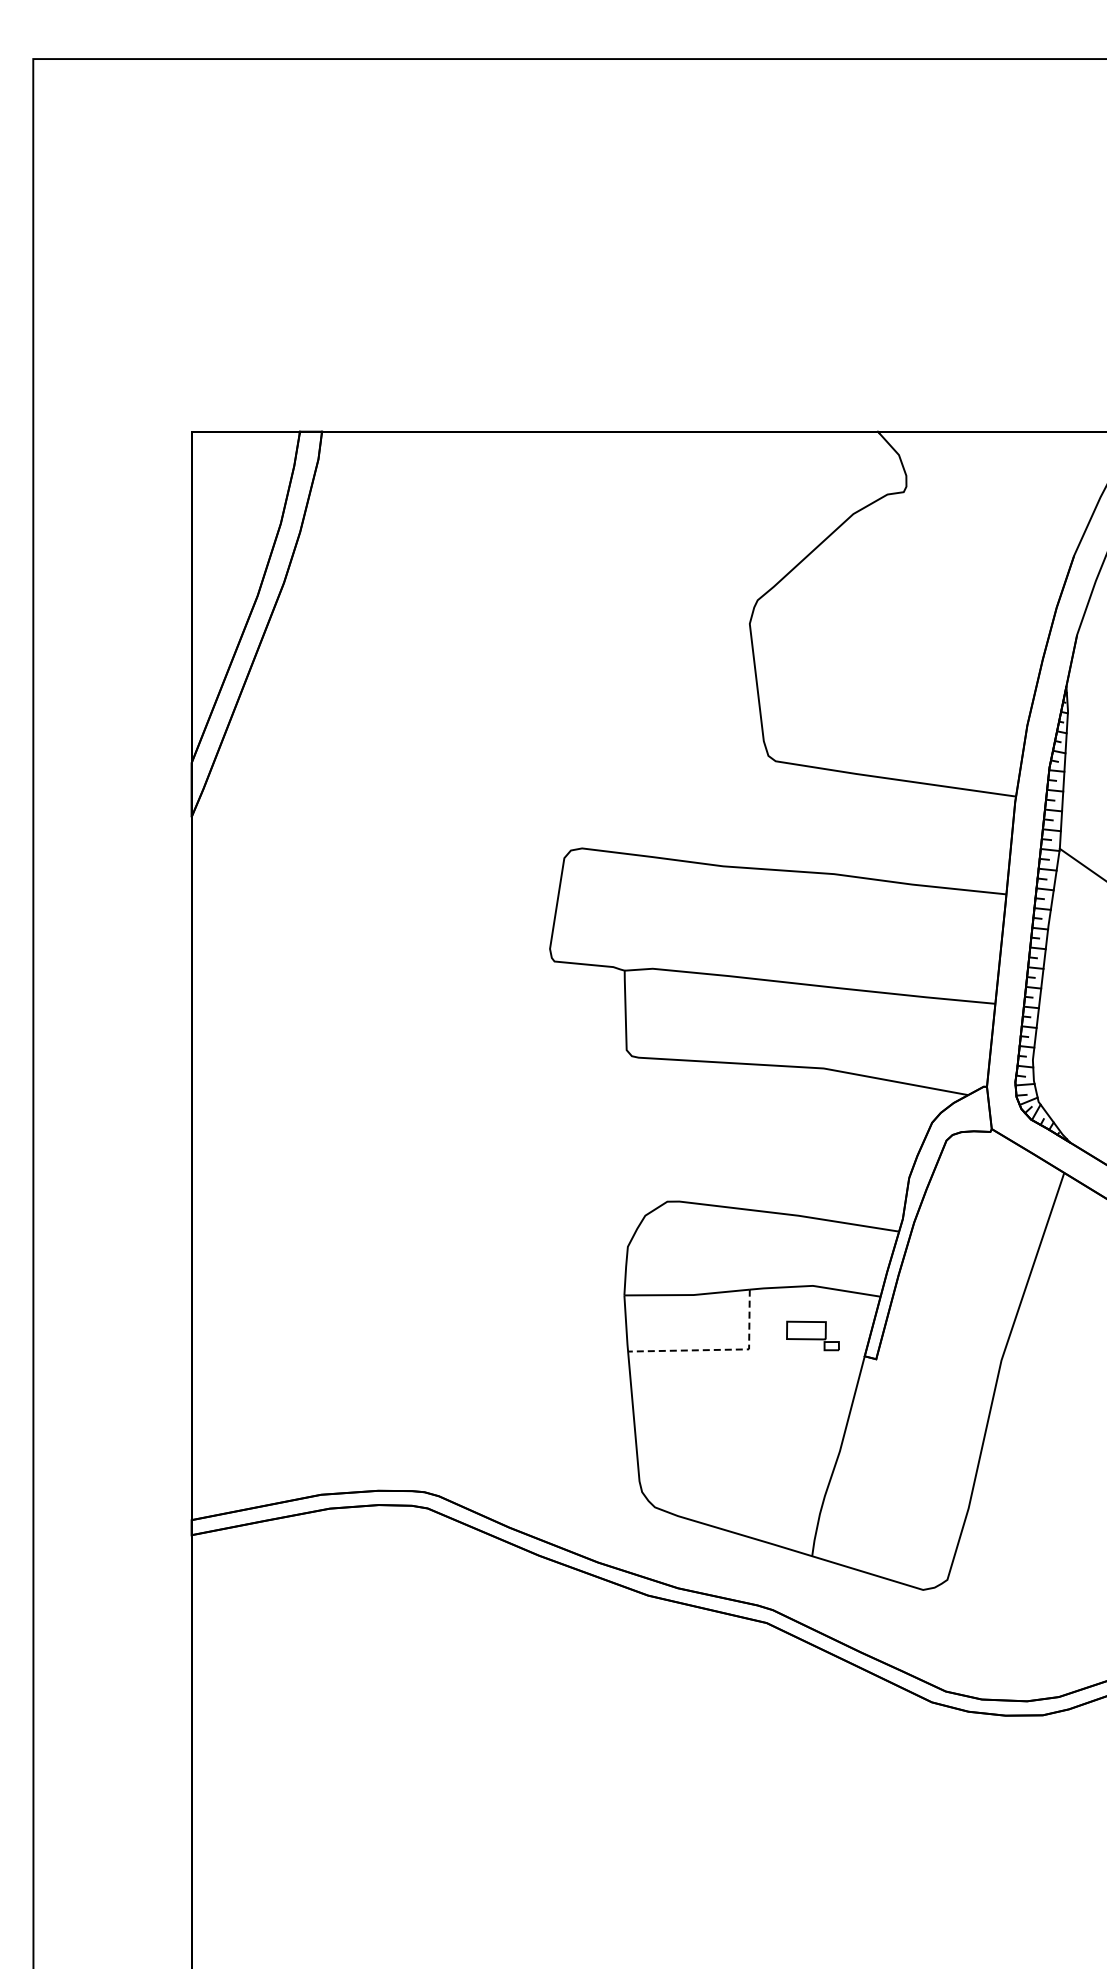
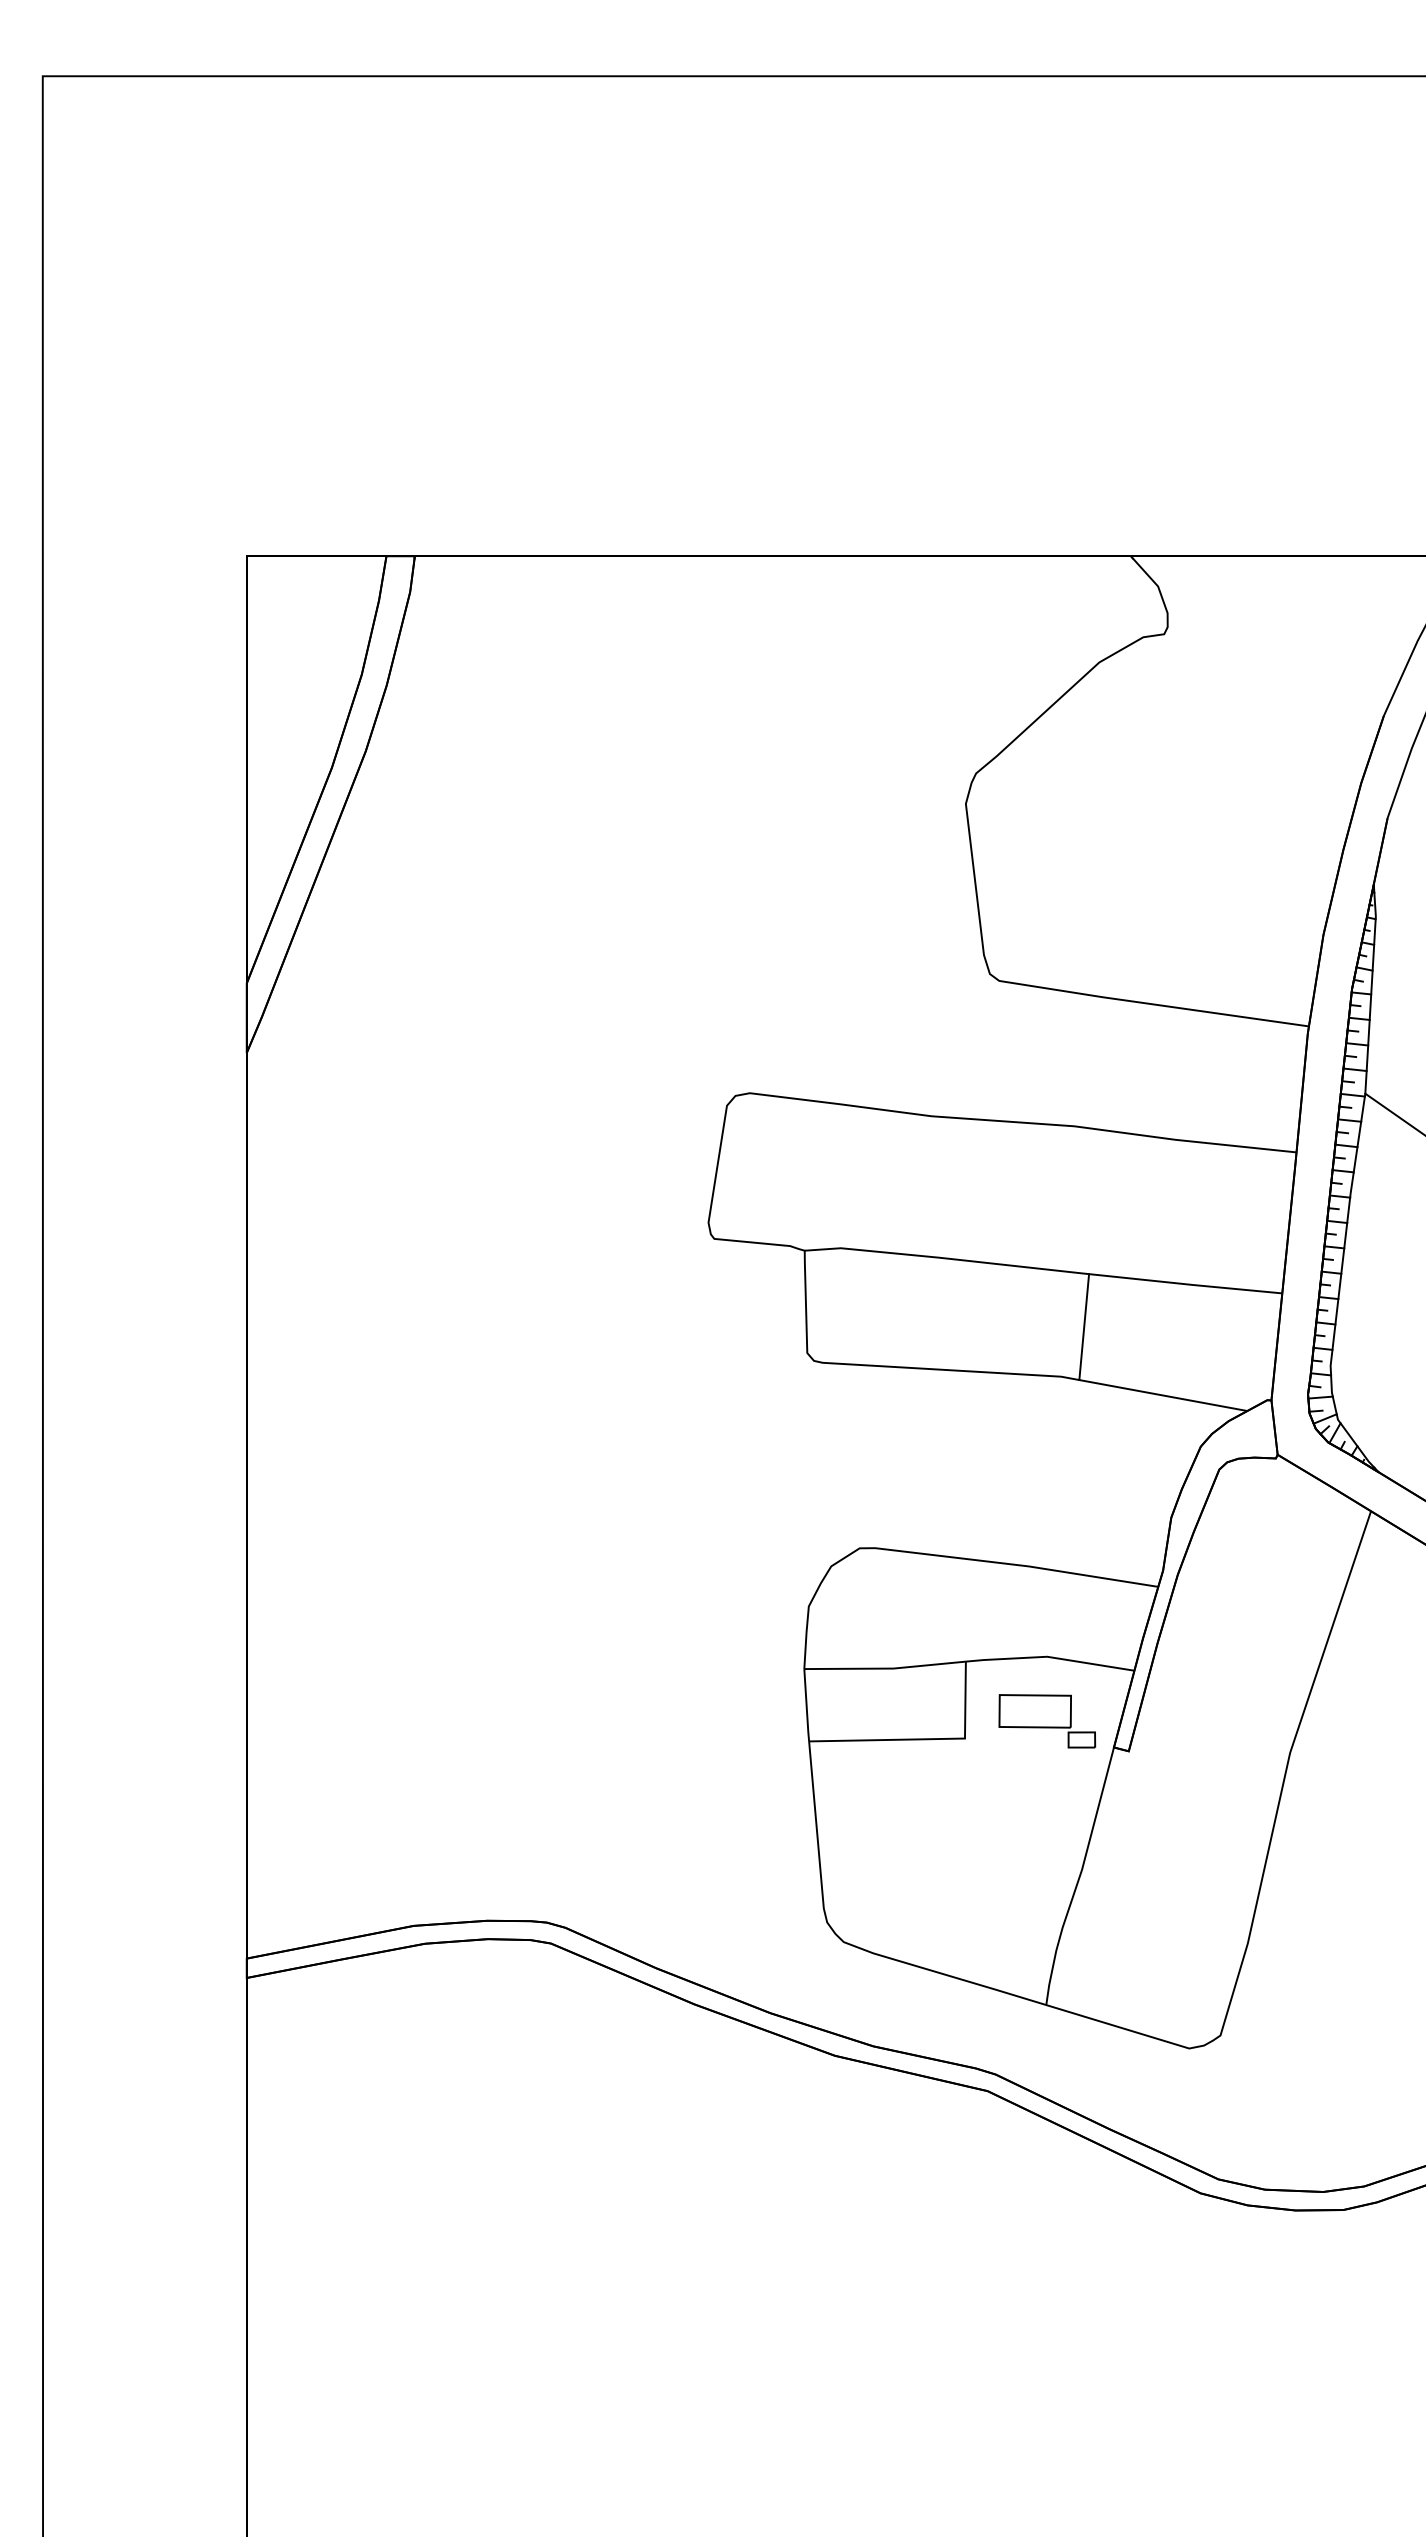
line: (841, 1029) -> (1084, 1326), added
part: (812, 1335) -> (1046, 1720), size x1.43
line: (719, 1349) -> (926, 1738), dashed -> solid

